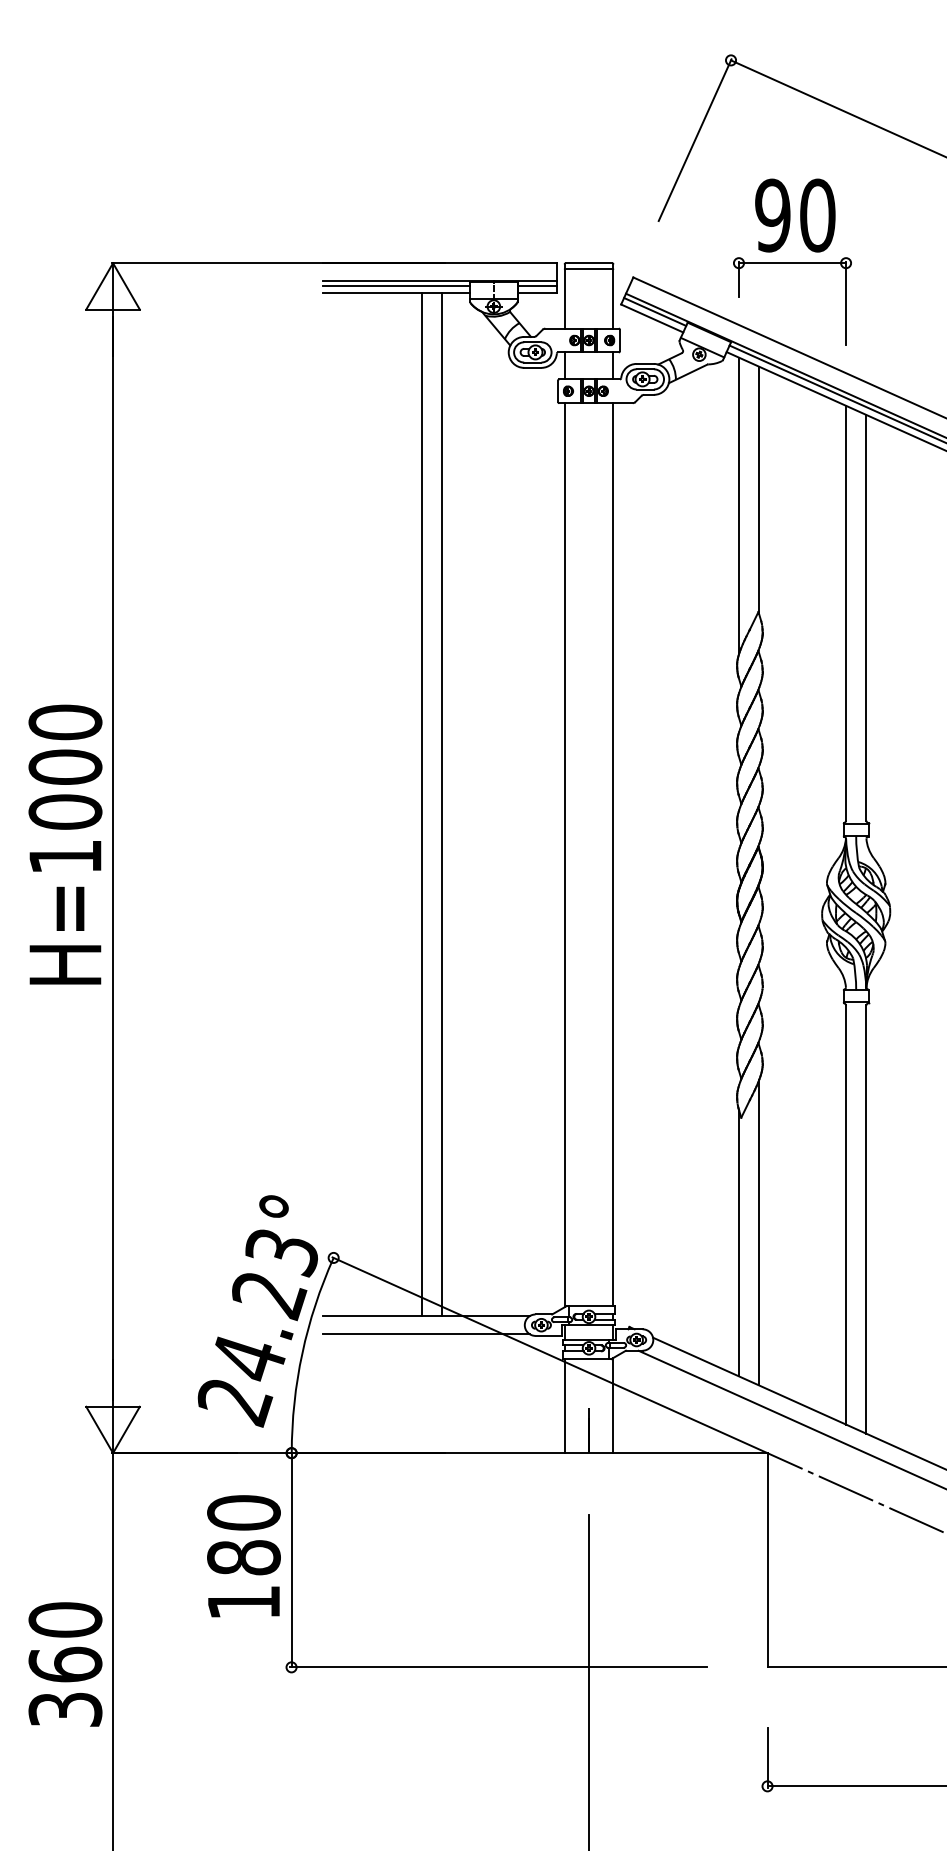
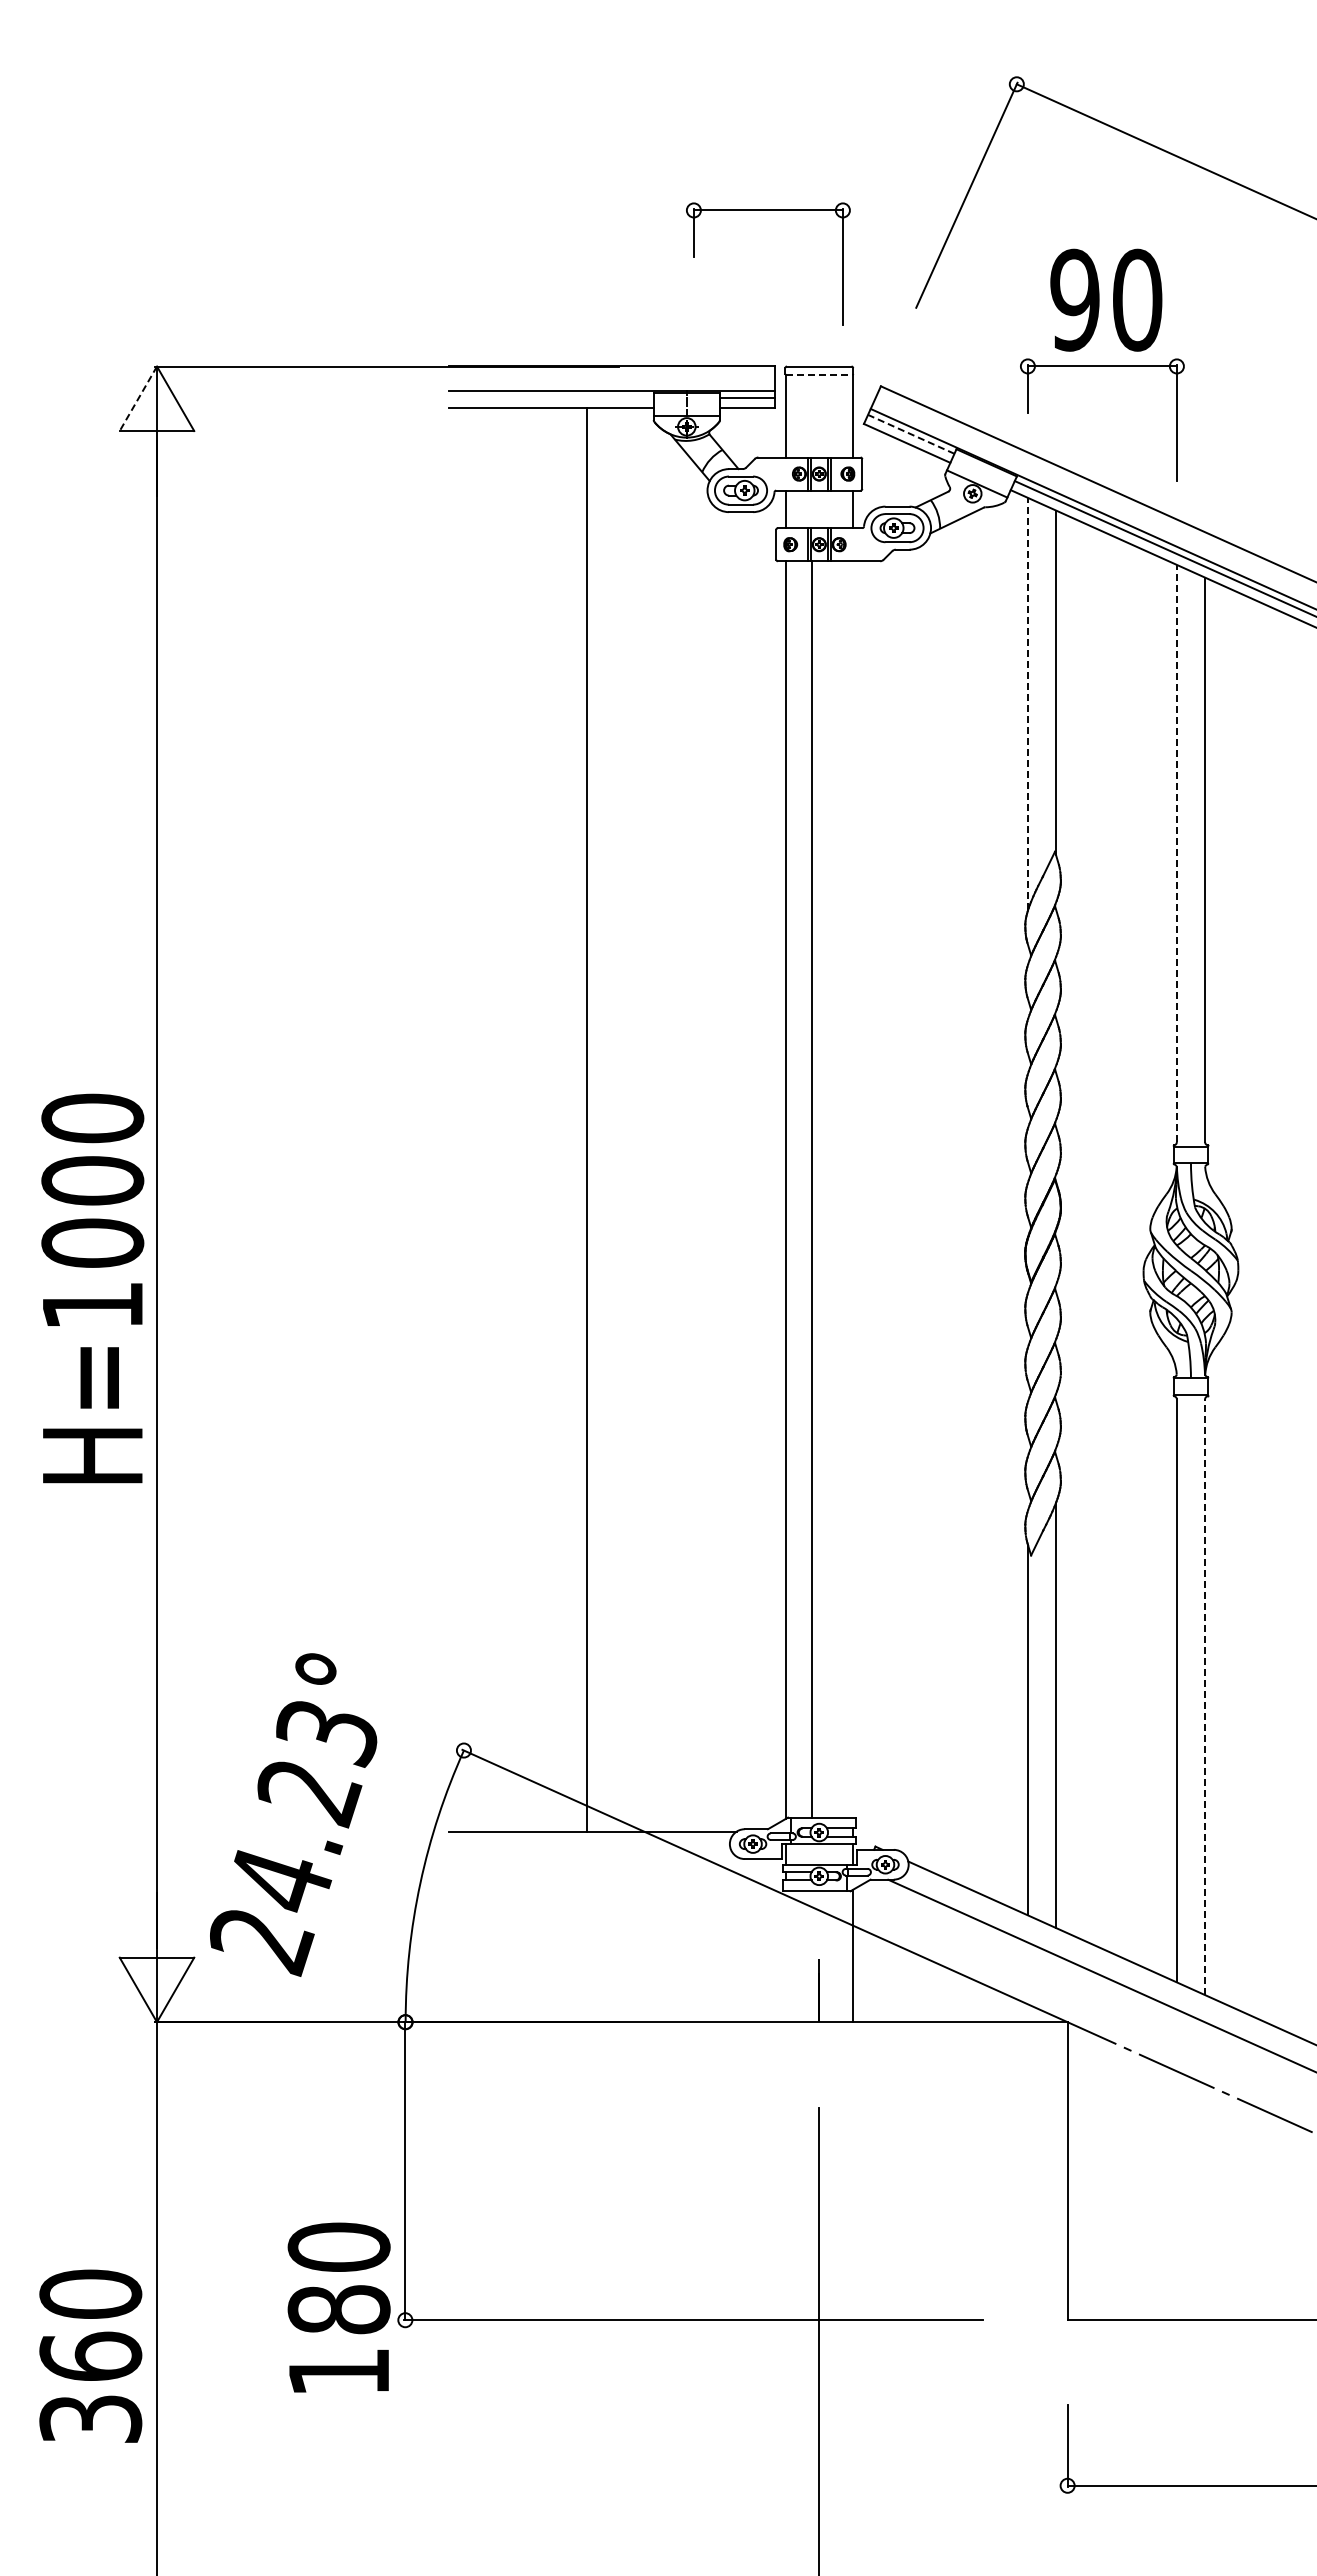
part: (552, 151) -> (768, 210), added
line: (589, 268) -> (819, 374), solid -> dashed
line: (395, 285) -> (550, 397), removed
line: (99, 286) -> (138, 399), solid -> dashed
line: (654, 312) -> (910, 434), solid -> dashed
line: (738, 505) -> (1027, 703), solid -> dashed
line: (845, 613) -> (1176, 853), solid -> dashed
line: (441, 804) -> (614, 1119), removed
text: (65, 844) -> (92, 1288), moved
line: (612, 854) -> (811, 1189), moved
line: (866, 1219) -> (1205, 1697), solid -> dashed
text: (257, 1311) -> (293, 1814), moved
line: (426, 1334) -> (592, 1856), removed
line: (564, 1405) -> (785, 1956), removed
text: (243, 1556) -> (338, 2307), moved
text: (65, 1663) -> (90, 2355), moved

